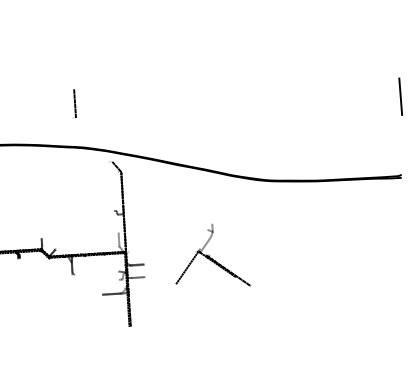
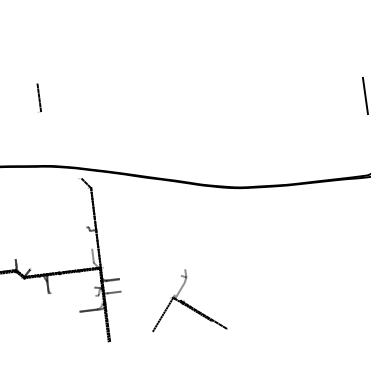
part: (74, 103) -> (38, 97), moved
part: (212, 254) -> (187, 299), moved

